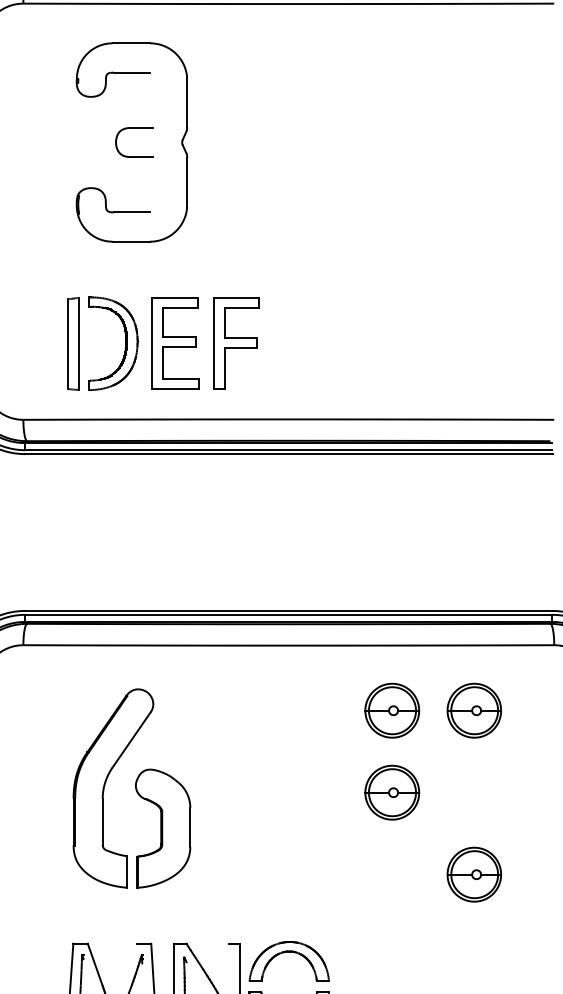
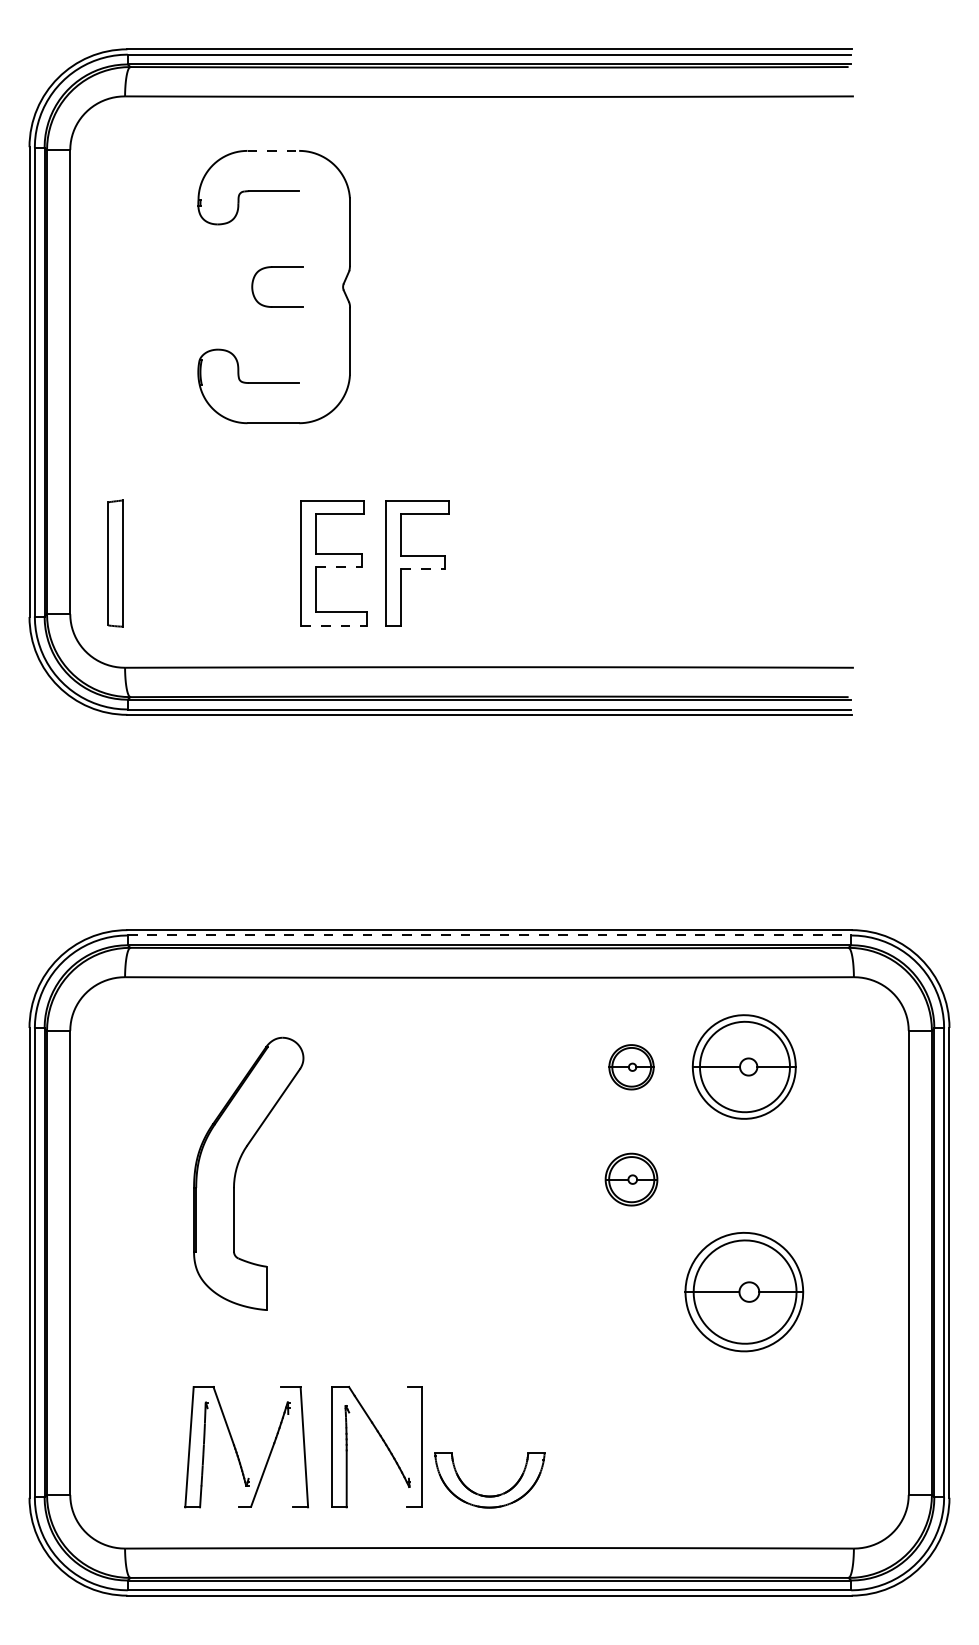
line: (131, 43) -> (273, 150), solid -> dashed
part: (73, 343) -> (115, 563), moved
part: (125, 343) -> (265, 562), removed
line: (179, 346) -> (339, 567), solid -> dashed
line: (240, 348) -> (423, 569), solid -> dashed
line: (175, 389) -> (334, 625), solid -> dashed
line: (288, 614) -> (489, 935), solid -> dashed
part: (392, 710) -> (631, 1067), size x0.6
part: (473, 710) -> (743, 1067), size x1.4
part: (392, 792) -> (631, 1179), size x0.7
part: (162, 828) -> (316, 1229), removed
part: (473, 874) -> (743, 1292), size x1.6
part: (288, 952) -> (489, 1398), removed

